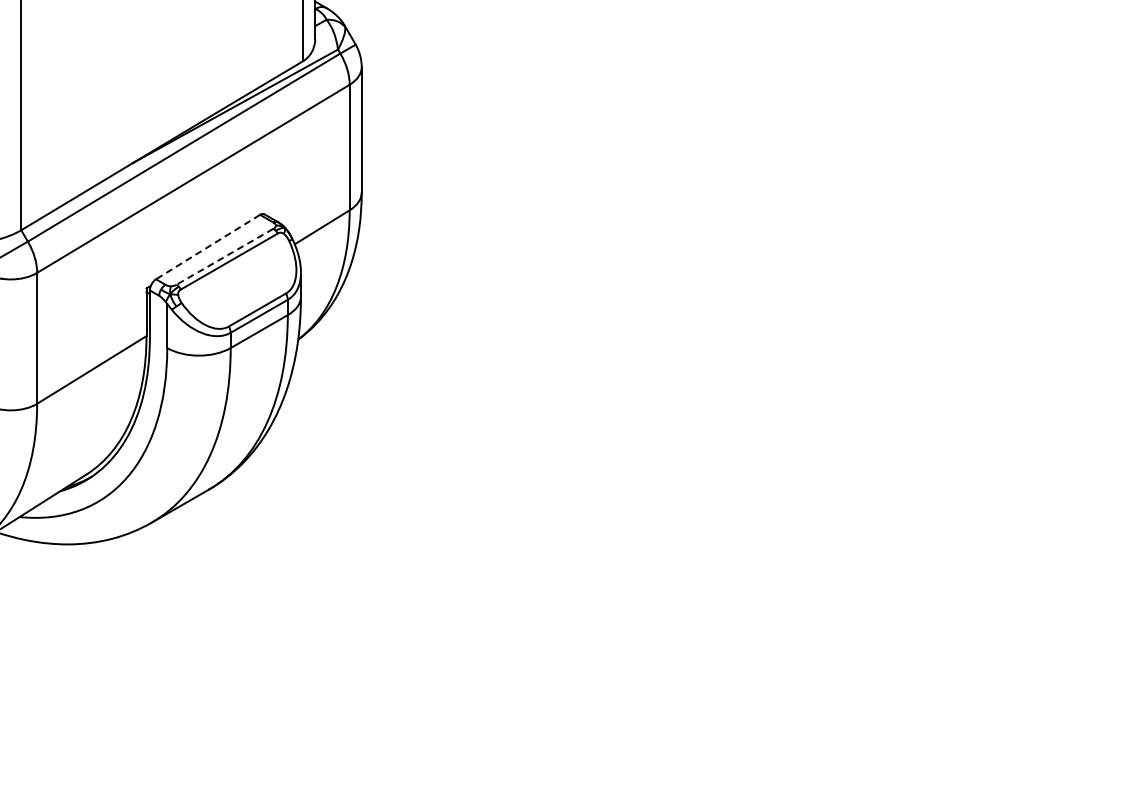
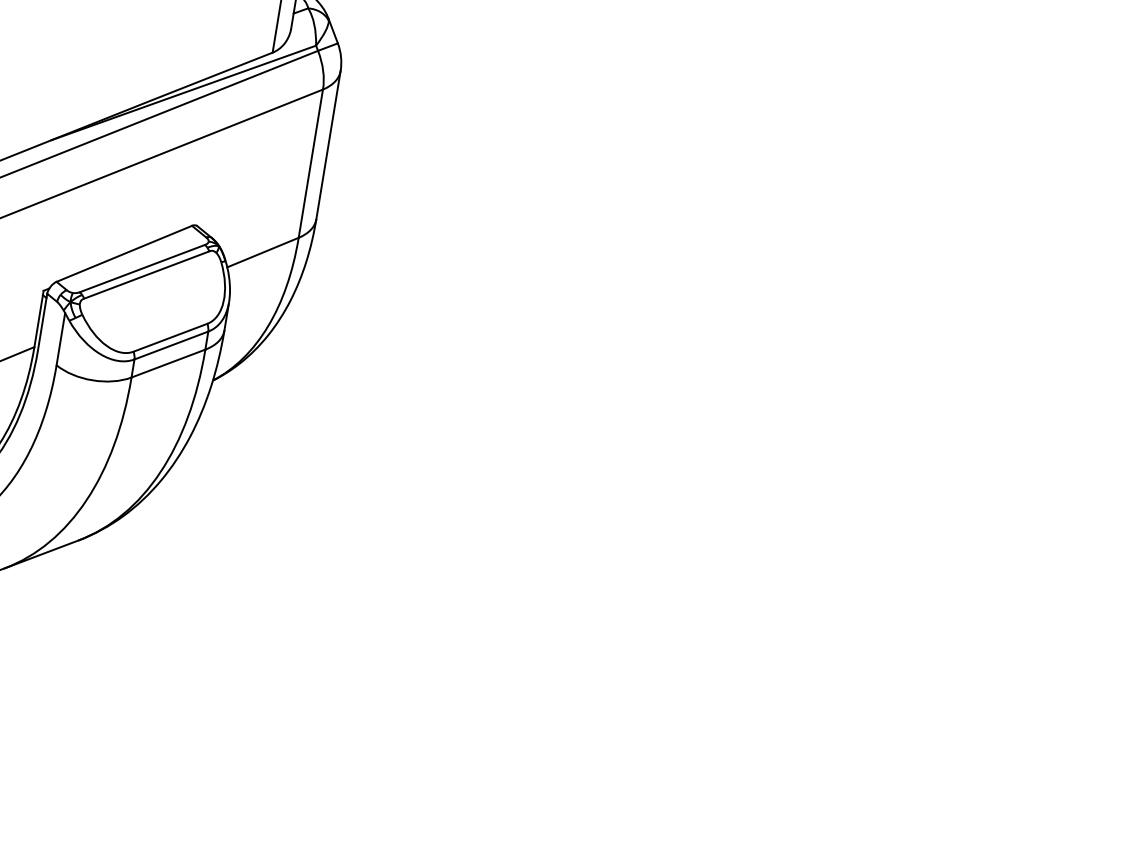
line: (207, 247) -> (123, 254), dashed -> solid
line: (224, 256) -> (141, 268), dashed -> solid

